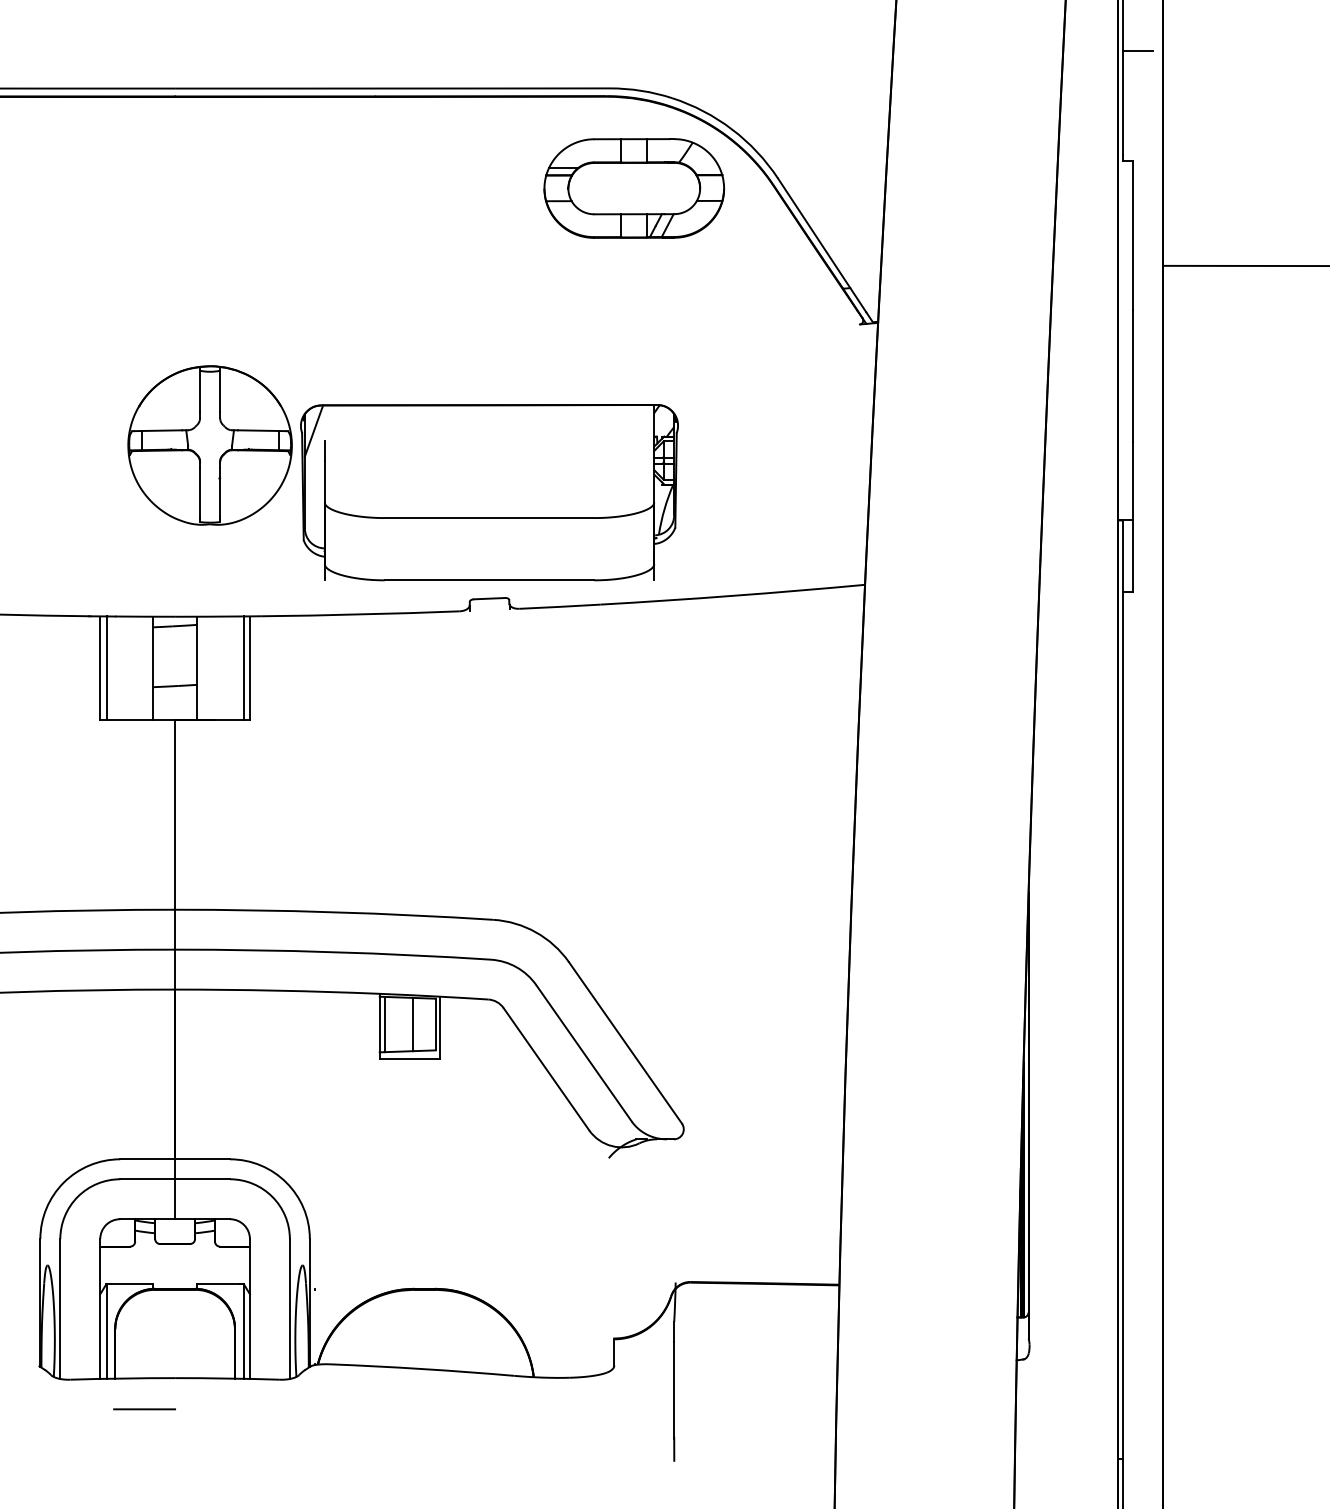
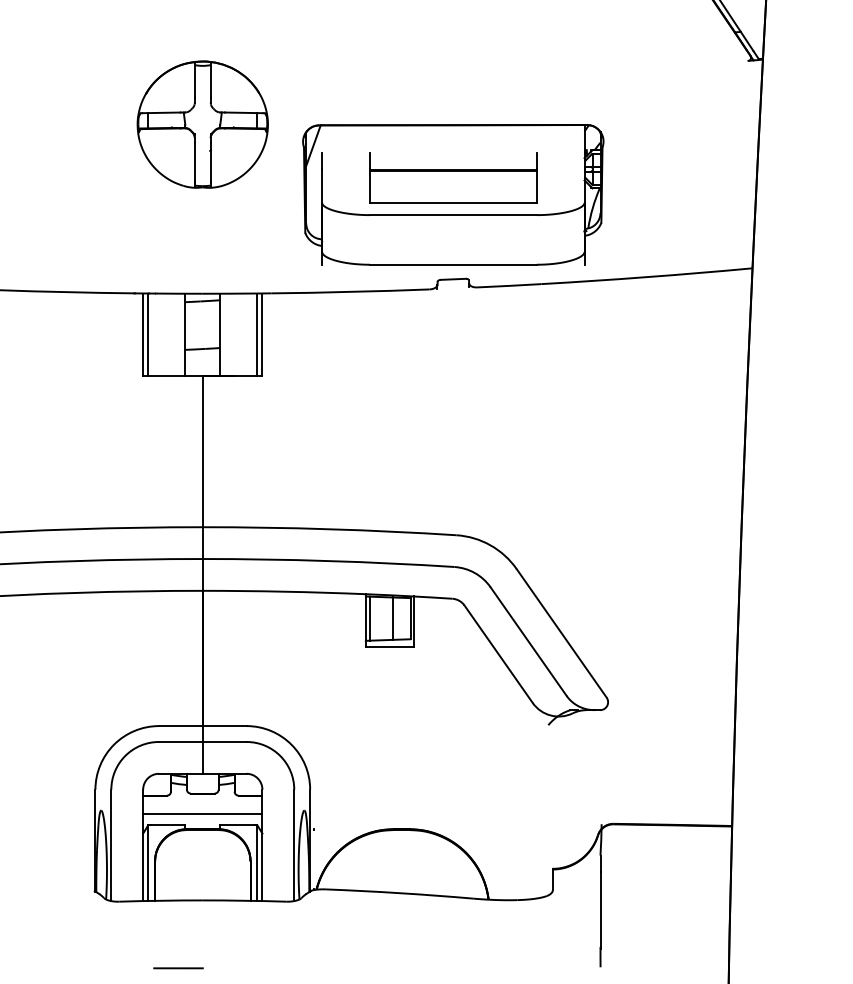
part: (209, 445) -> (202, 124), moved
part: (489, 471) -> (453, 178), added
line: (174, 1269) -> (202, 813), added
line: (144, 1409) -> (178, 968), moved

